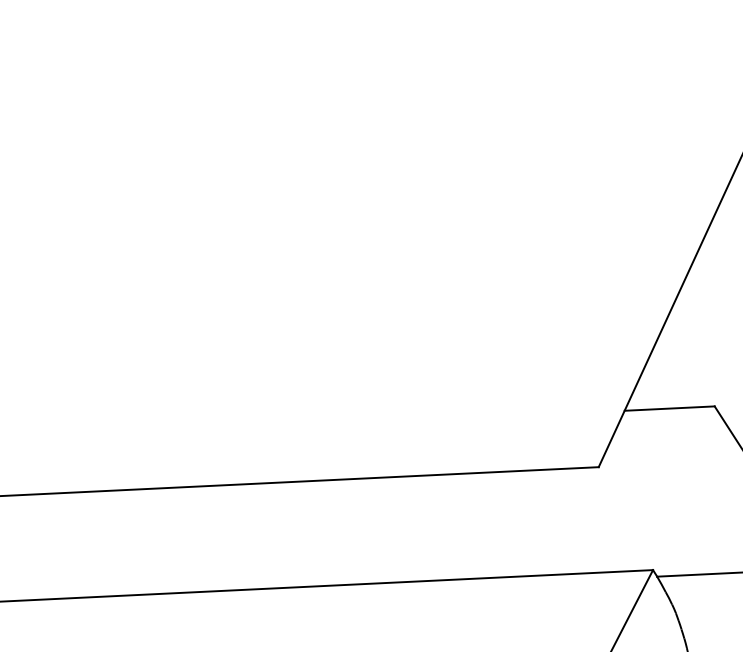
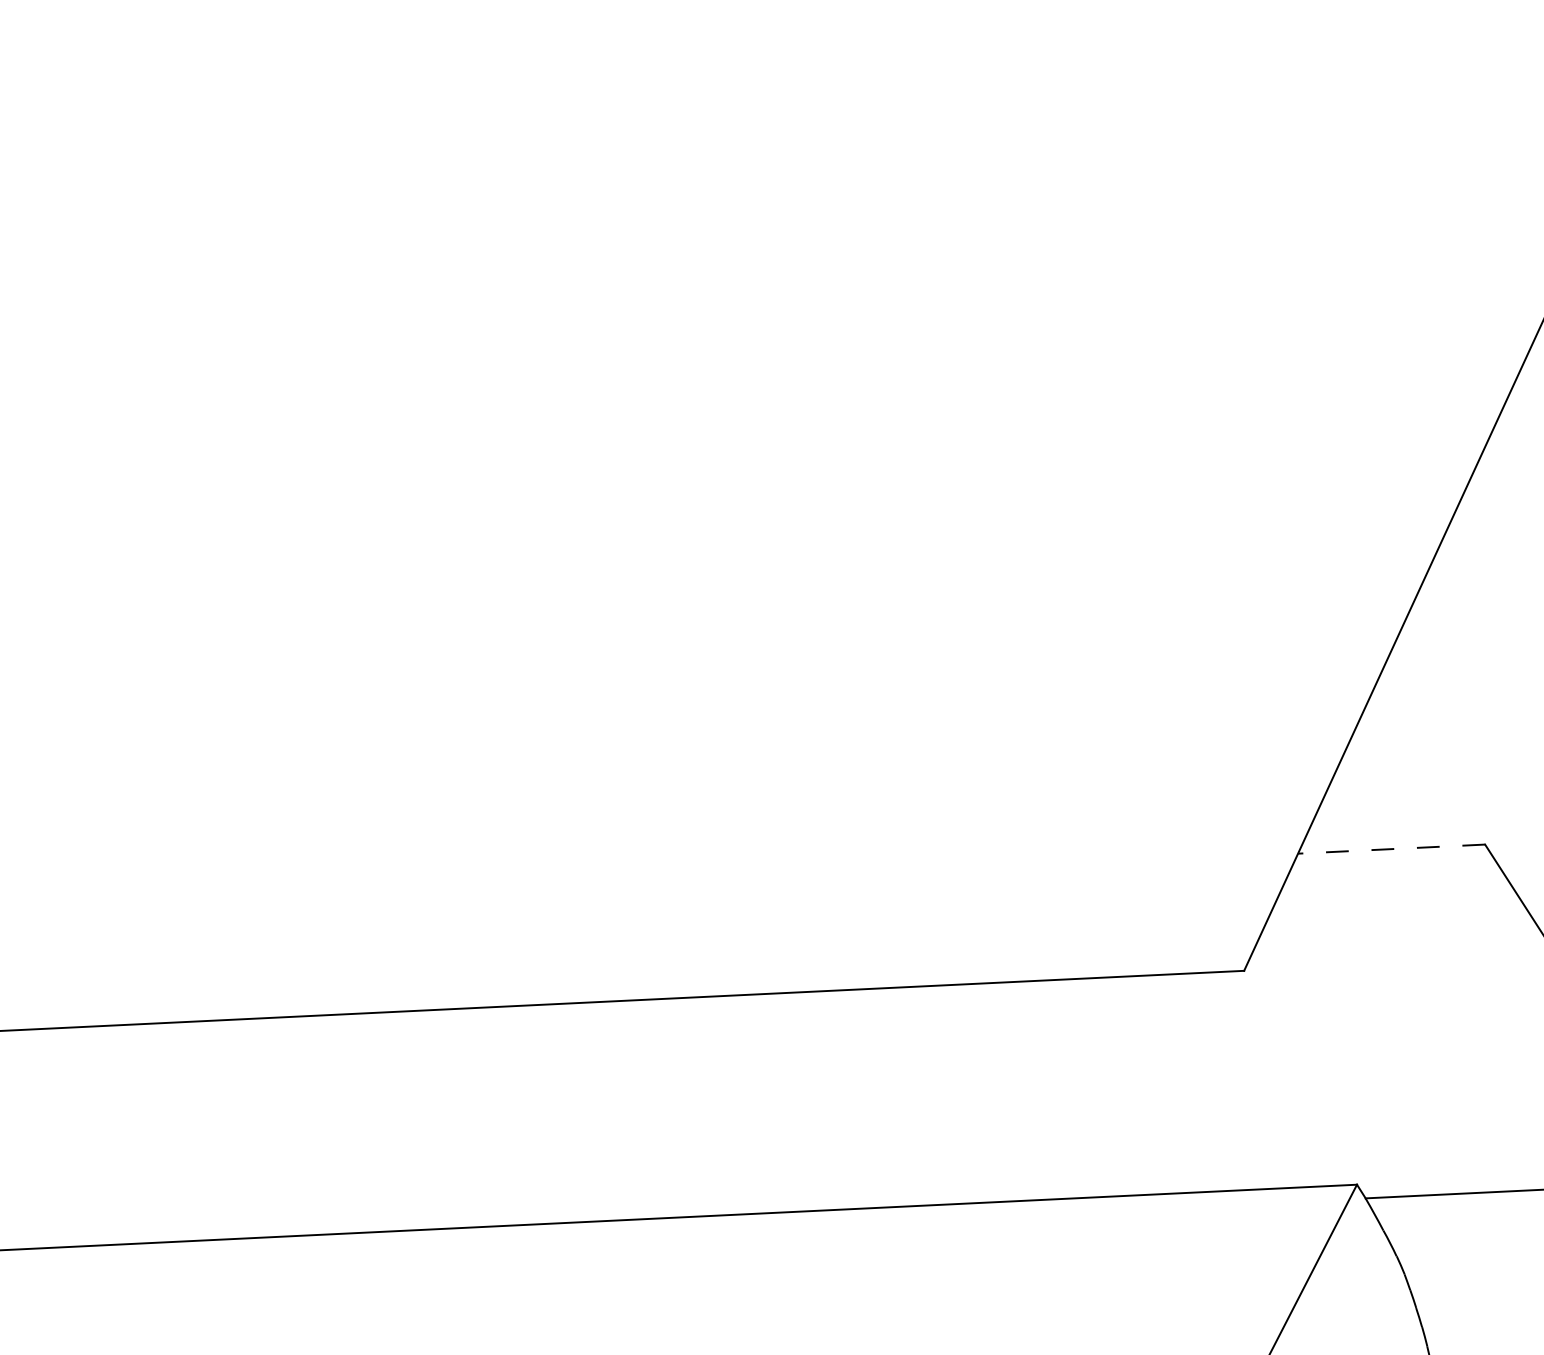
line: (669, 408) -> (1391, 848), solid -> dashed

